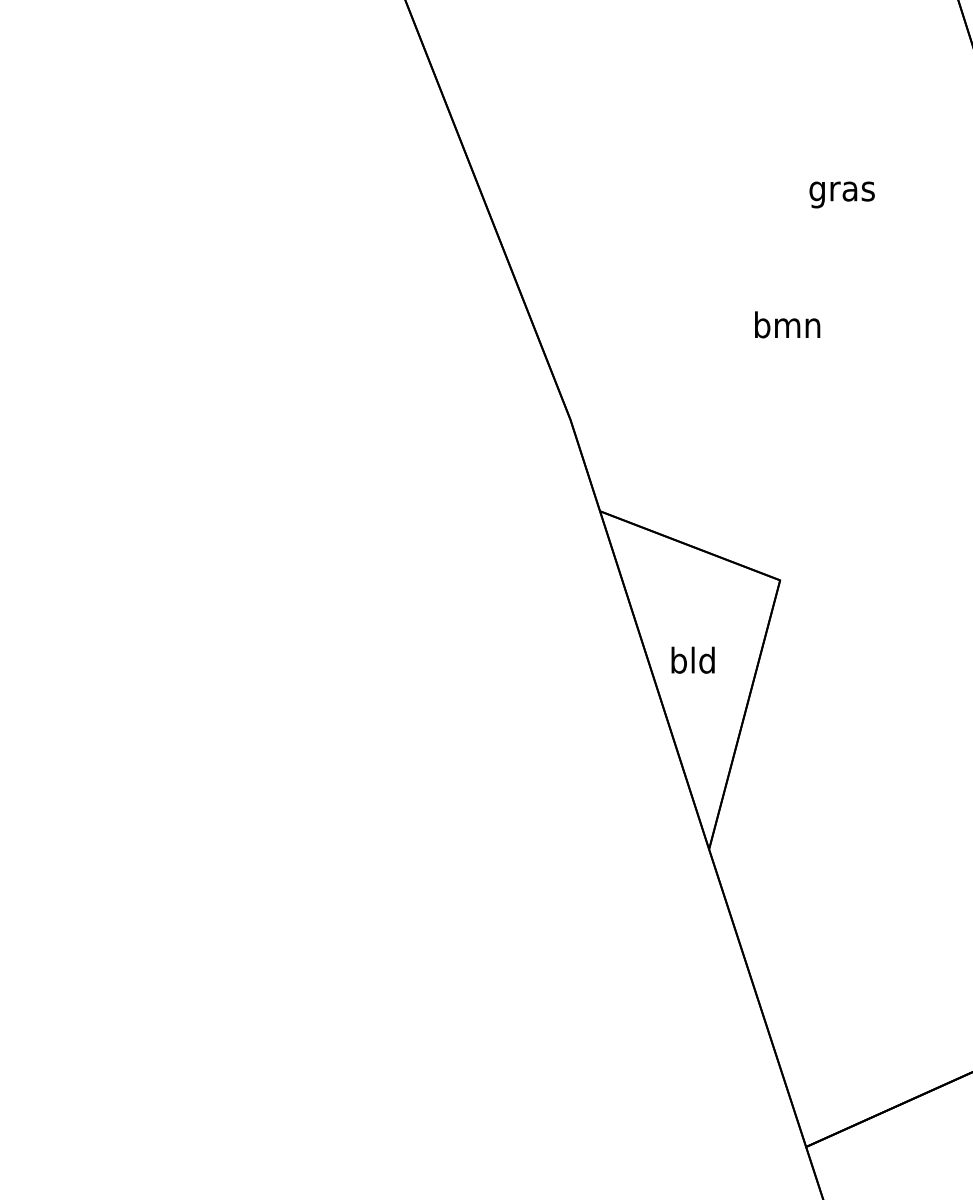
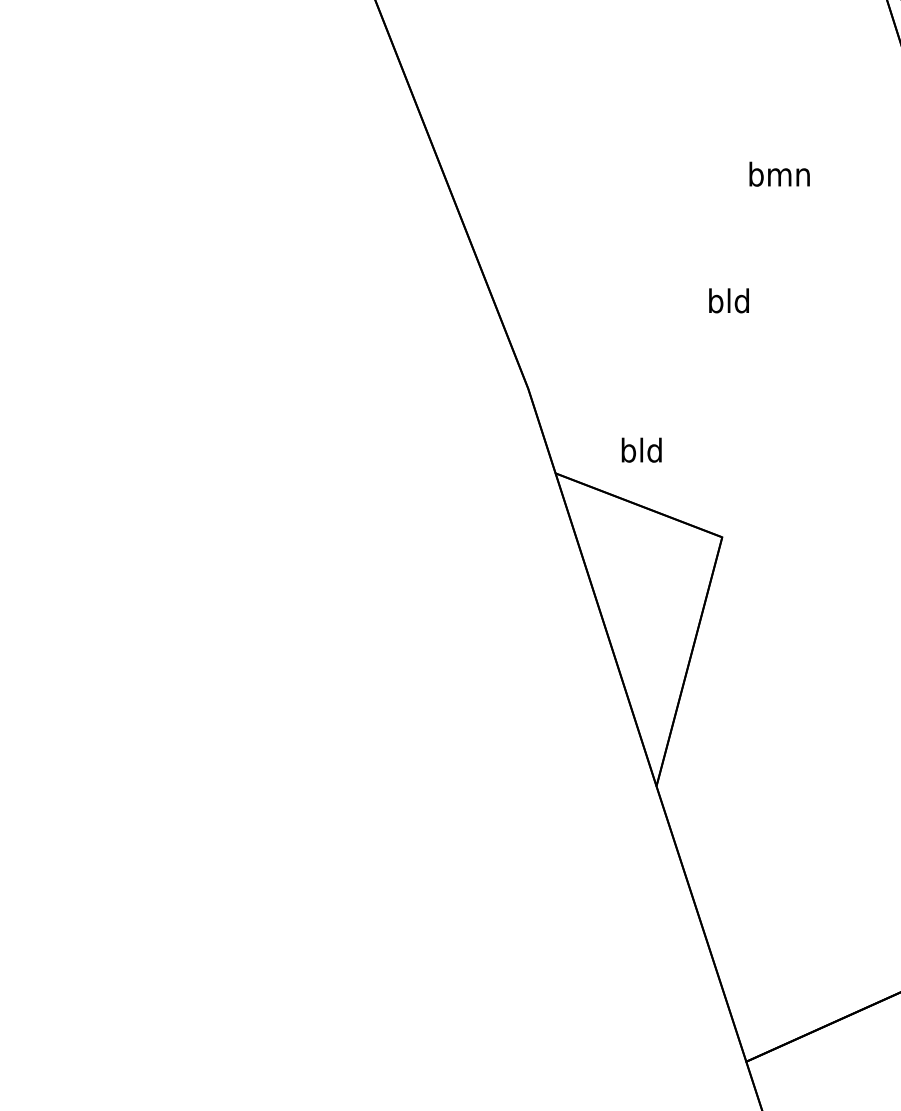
text: (841, 191) -> (779, 177), gras -> bmn
text: (787, 324) -> (729, 300), bmn -> bld
text: (692, 659) -> (641, 449), moved

